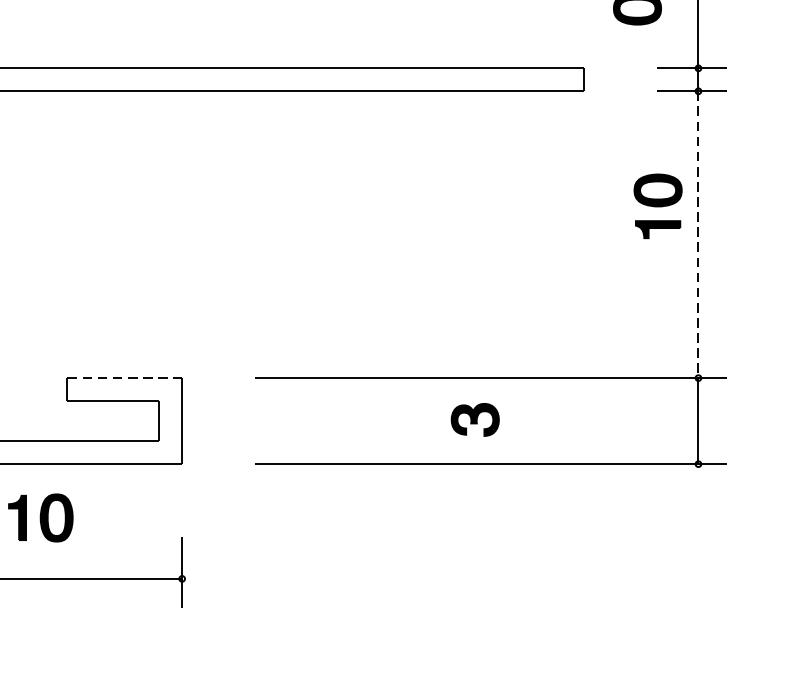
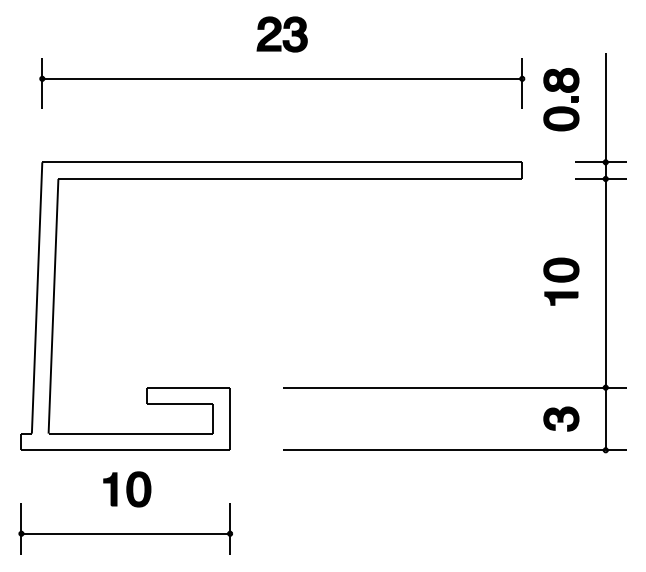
part: (658, 206) -> (561, 281), moved
line: (698, 234) -> (605, 283), dashed -> solid
line: (124, 377) -> (188, 387), dashed -> solid
part: (475, 419) -> (561, 418), moved

